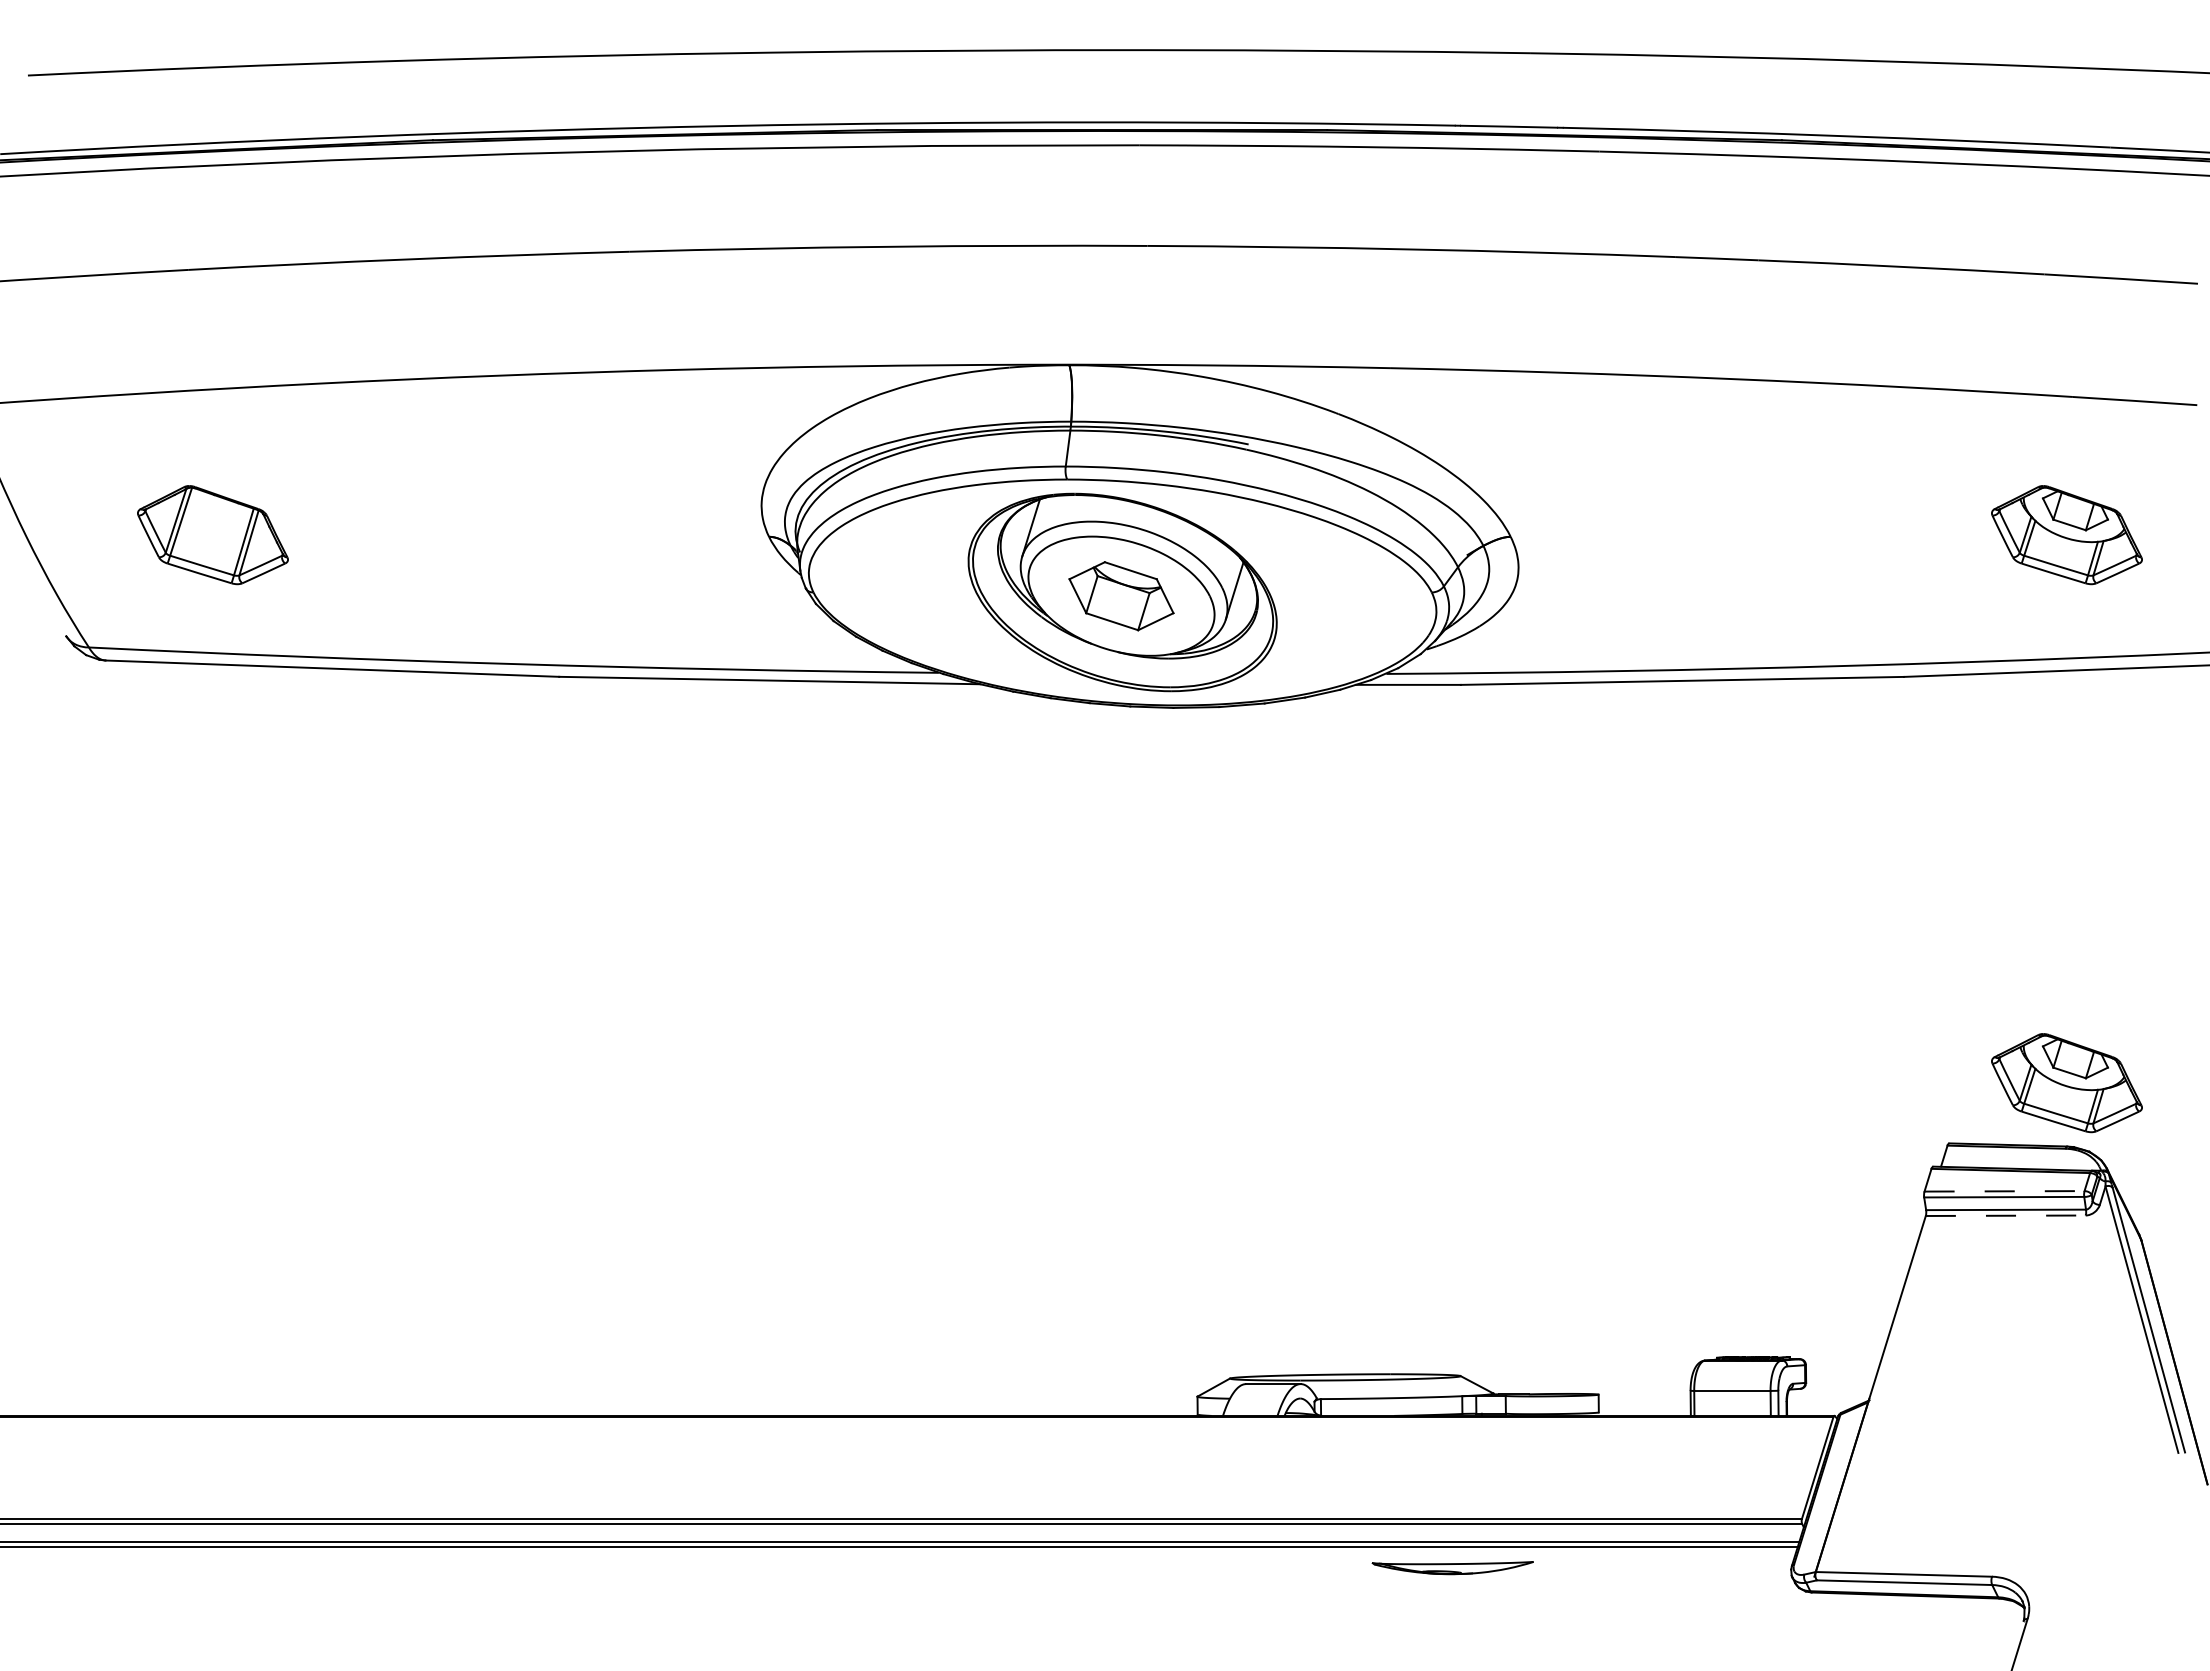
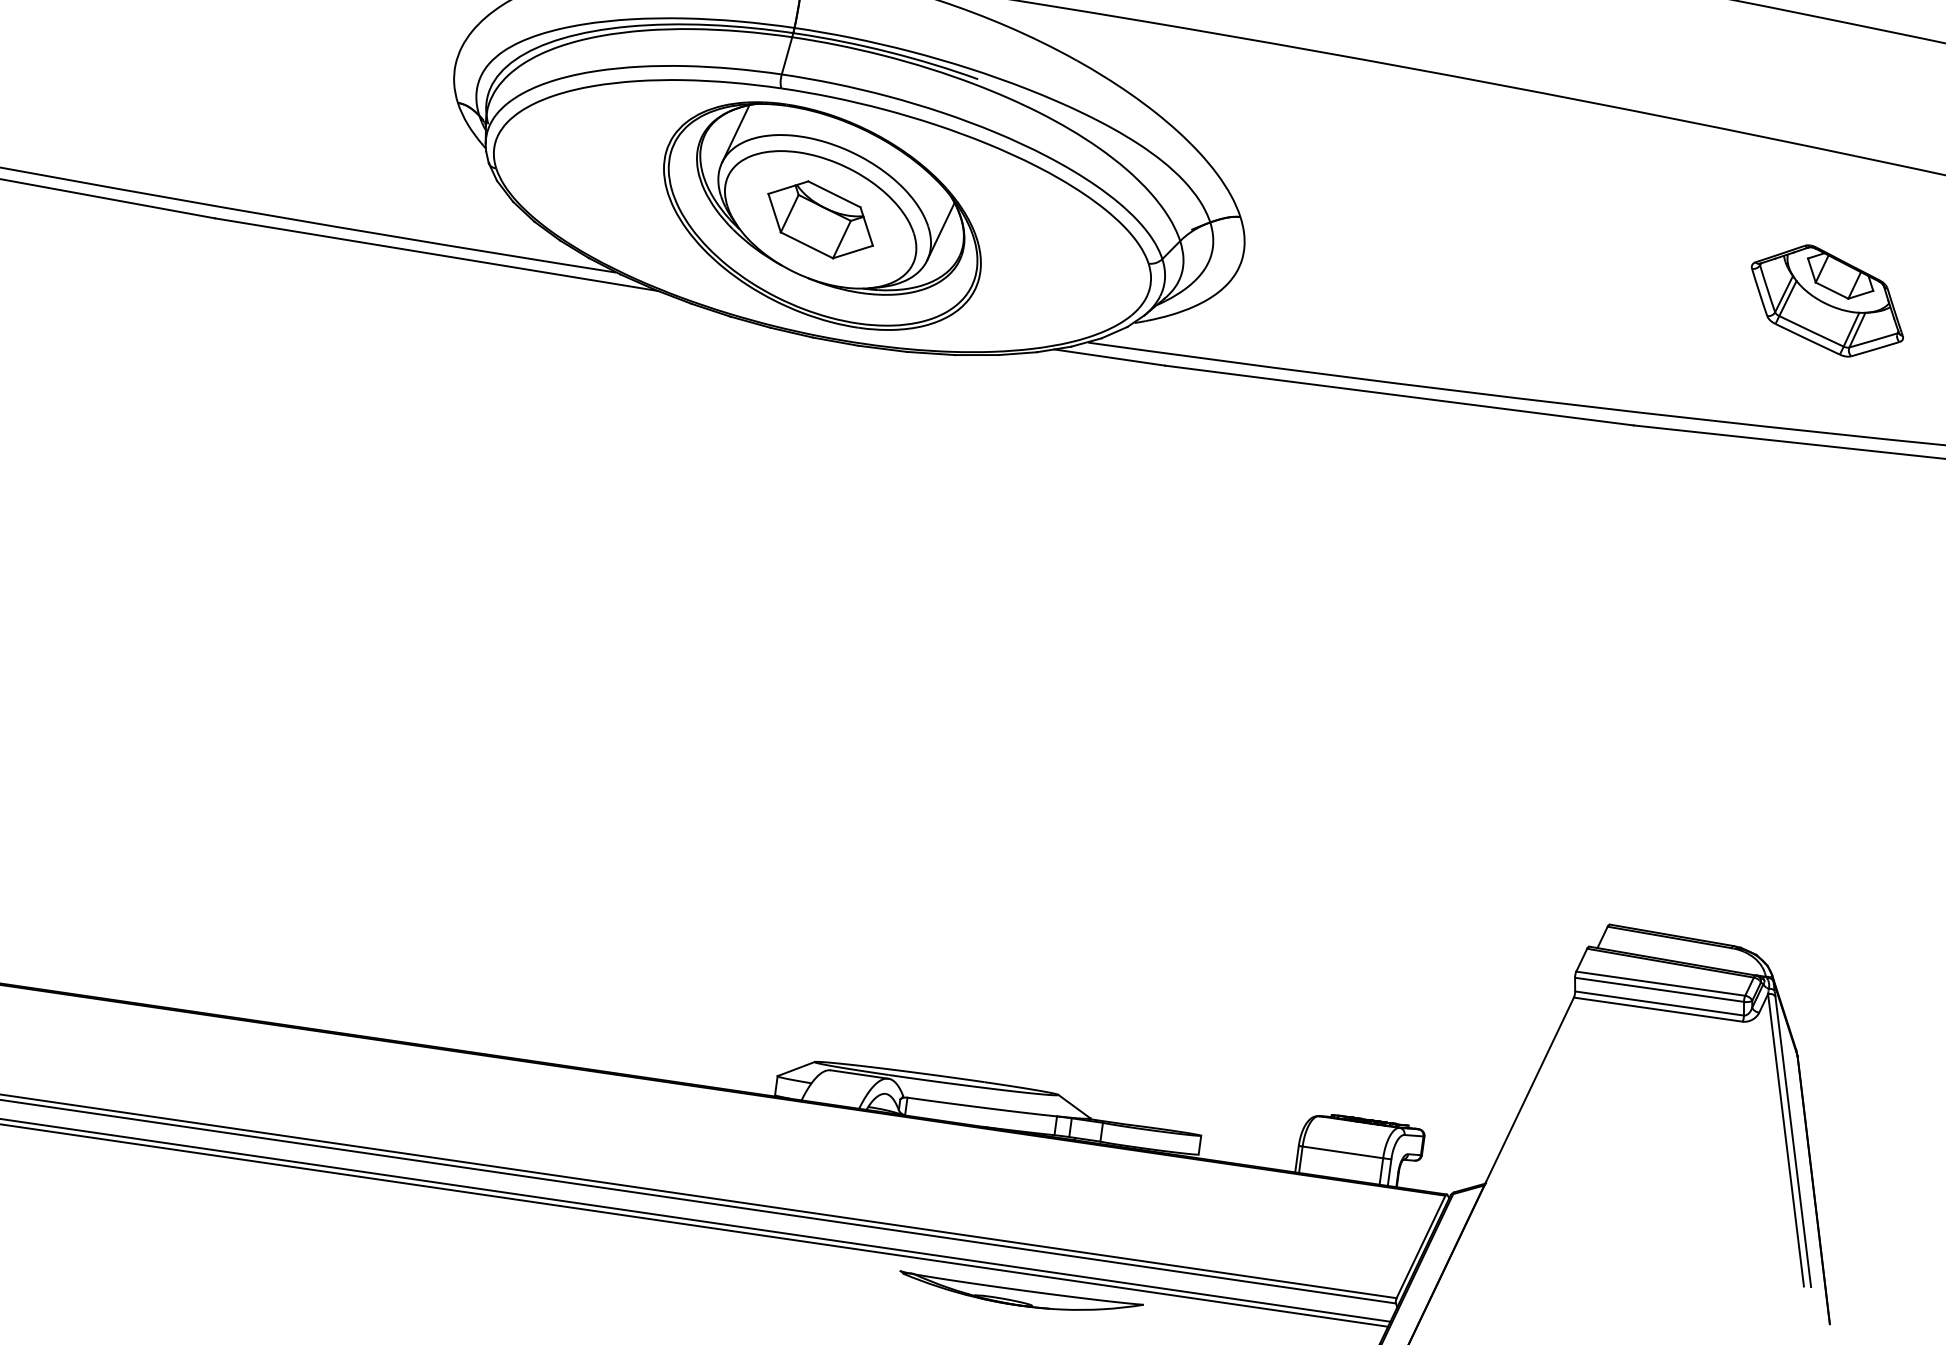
part: (2066, 1083) -> (1742, 879), removed
line: (2005, 1191) -> (1661, 984), dashed -> solid
line: (2005, 1215) -> (1658, 1009), dashed -> solid
part: (1452, 1567) -> (1020, 1295), size x1.43

